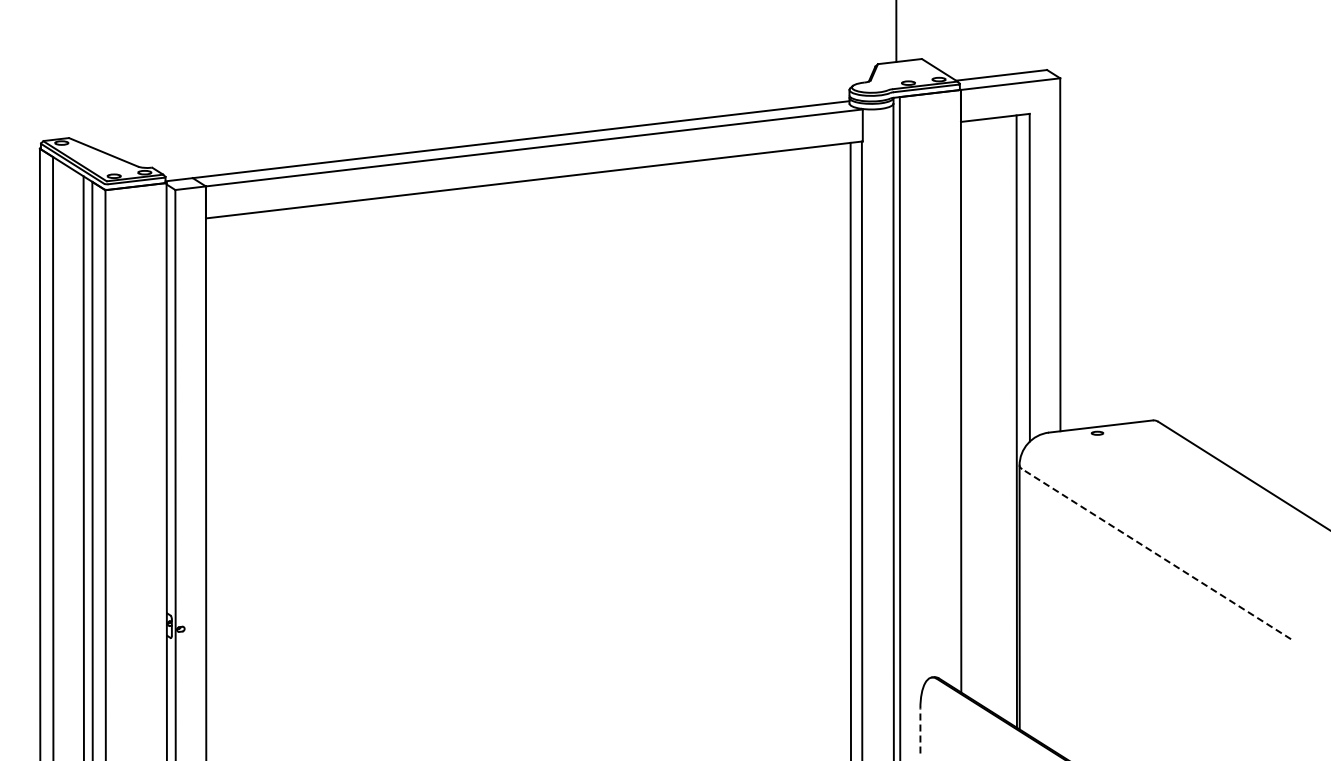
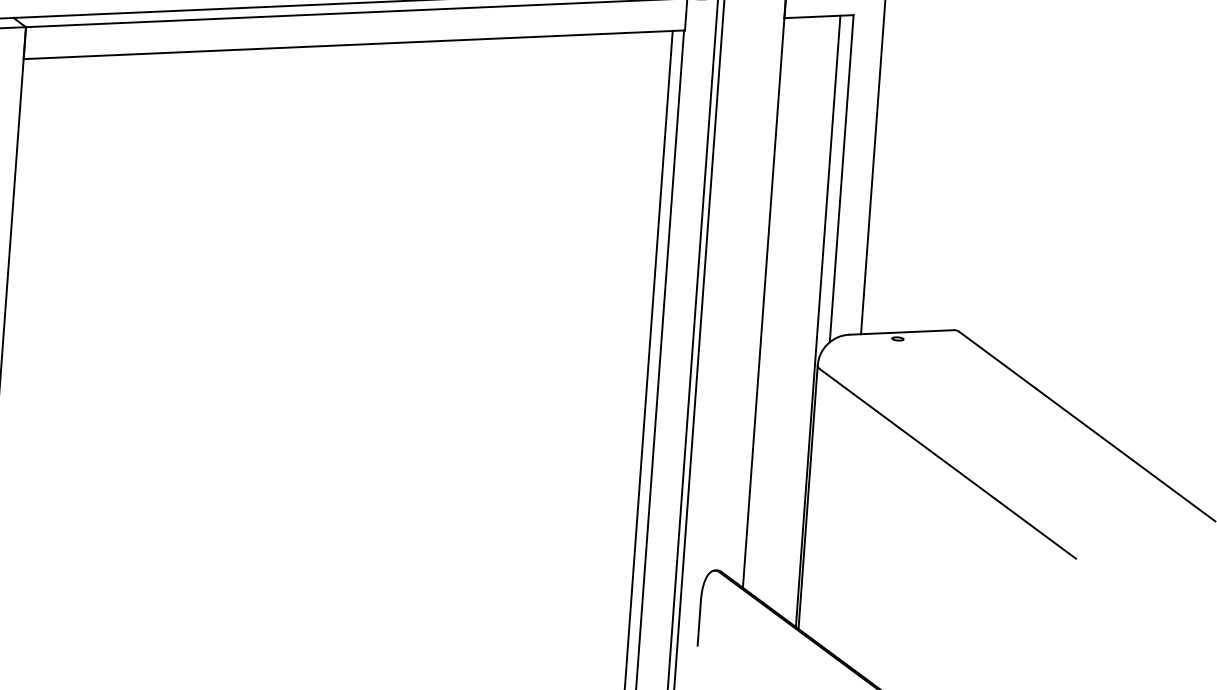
line: (1156, 553) -> (947, 463), dashed -> solid
line: (920, 730) -> (699, 622), dashed -> solid

